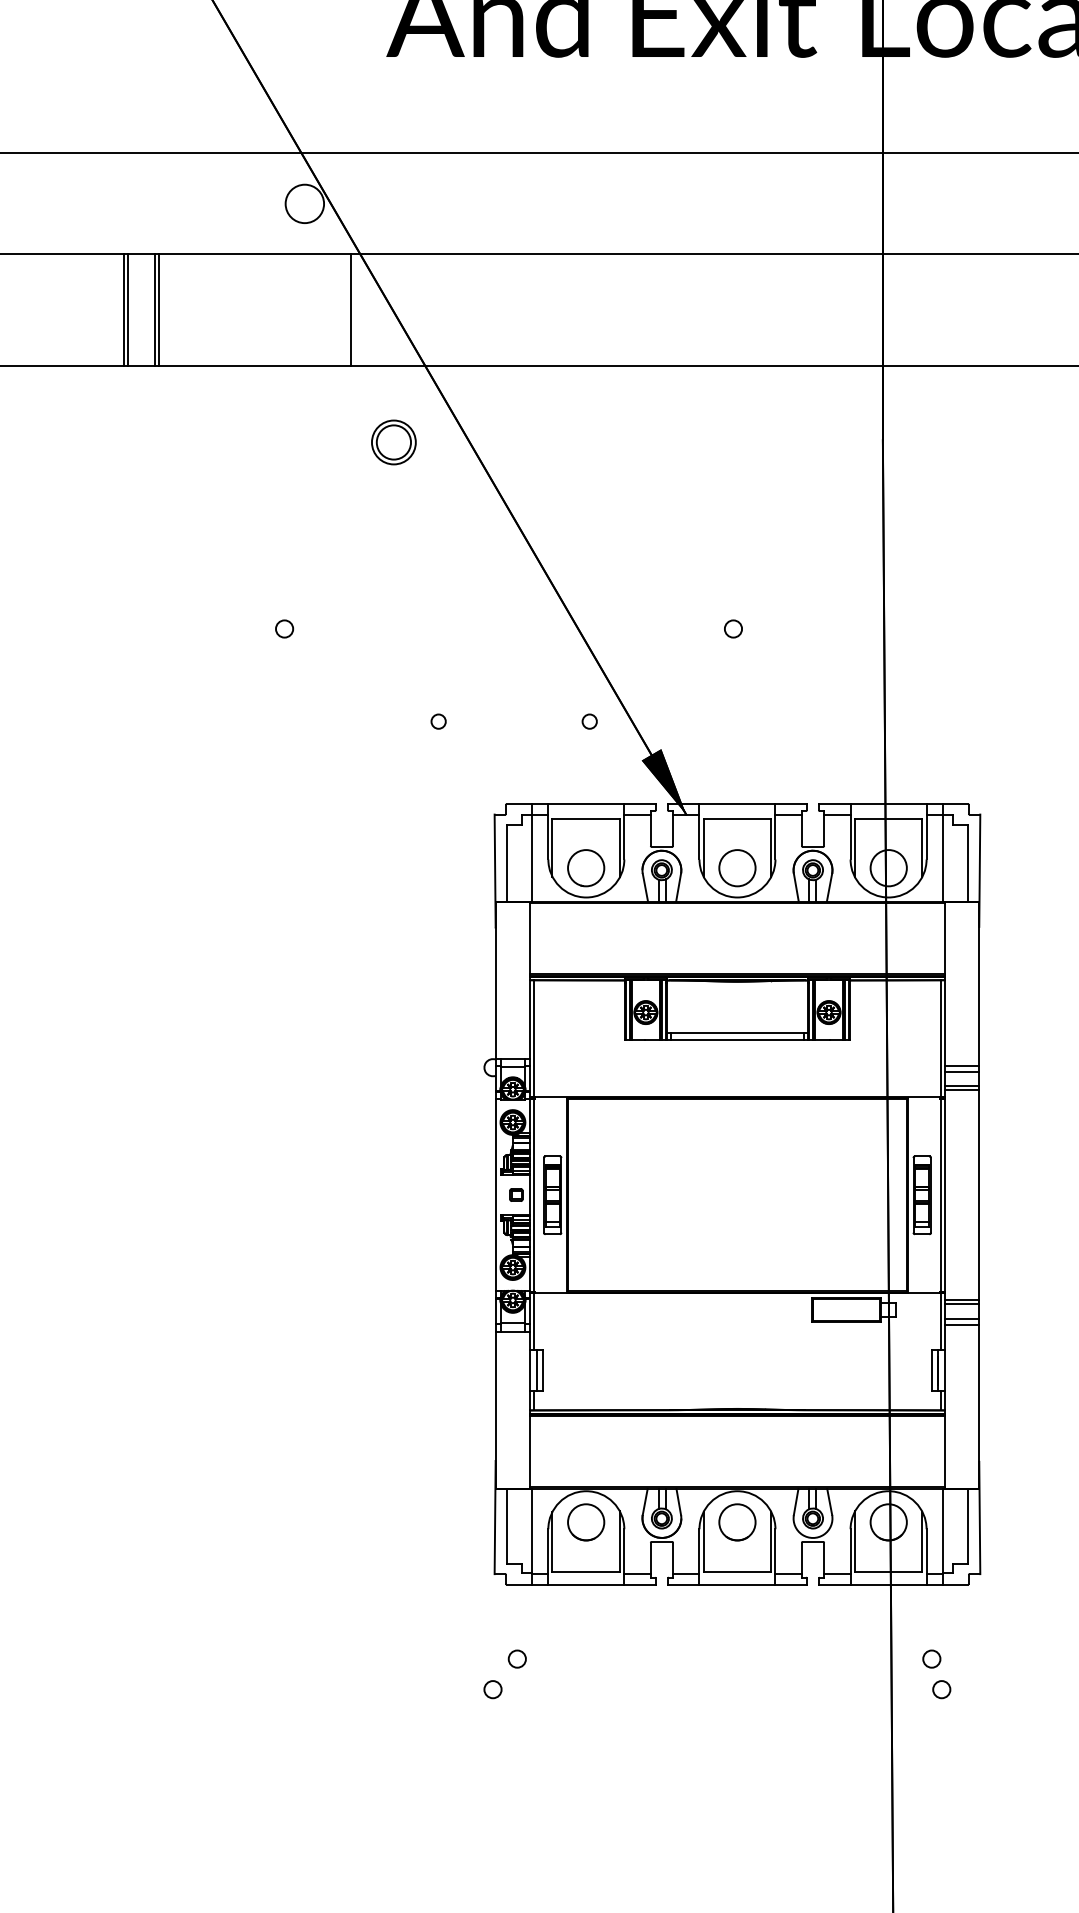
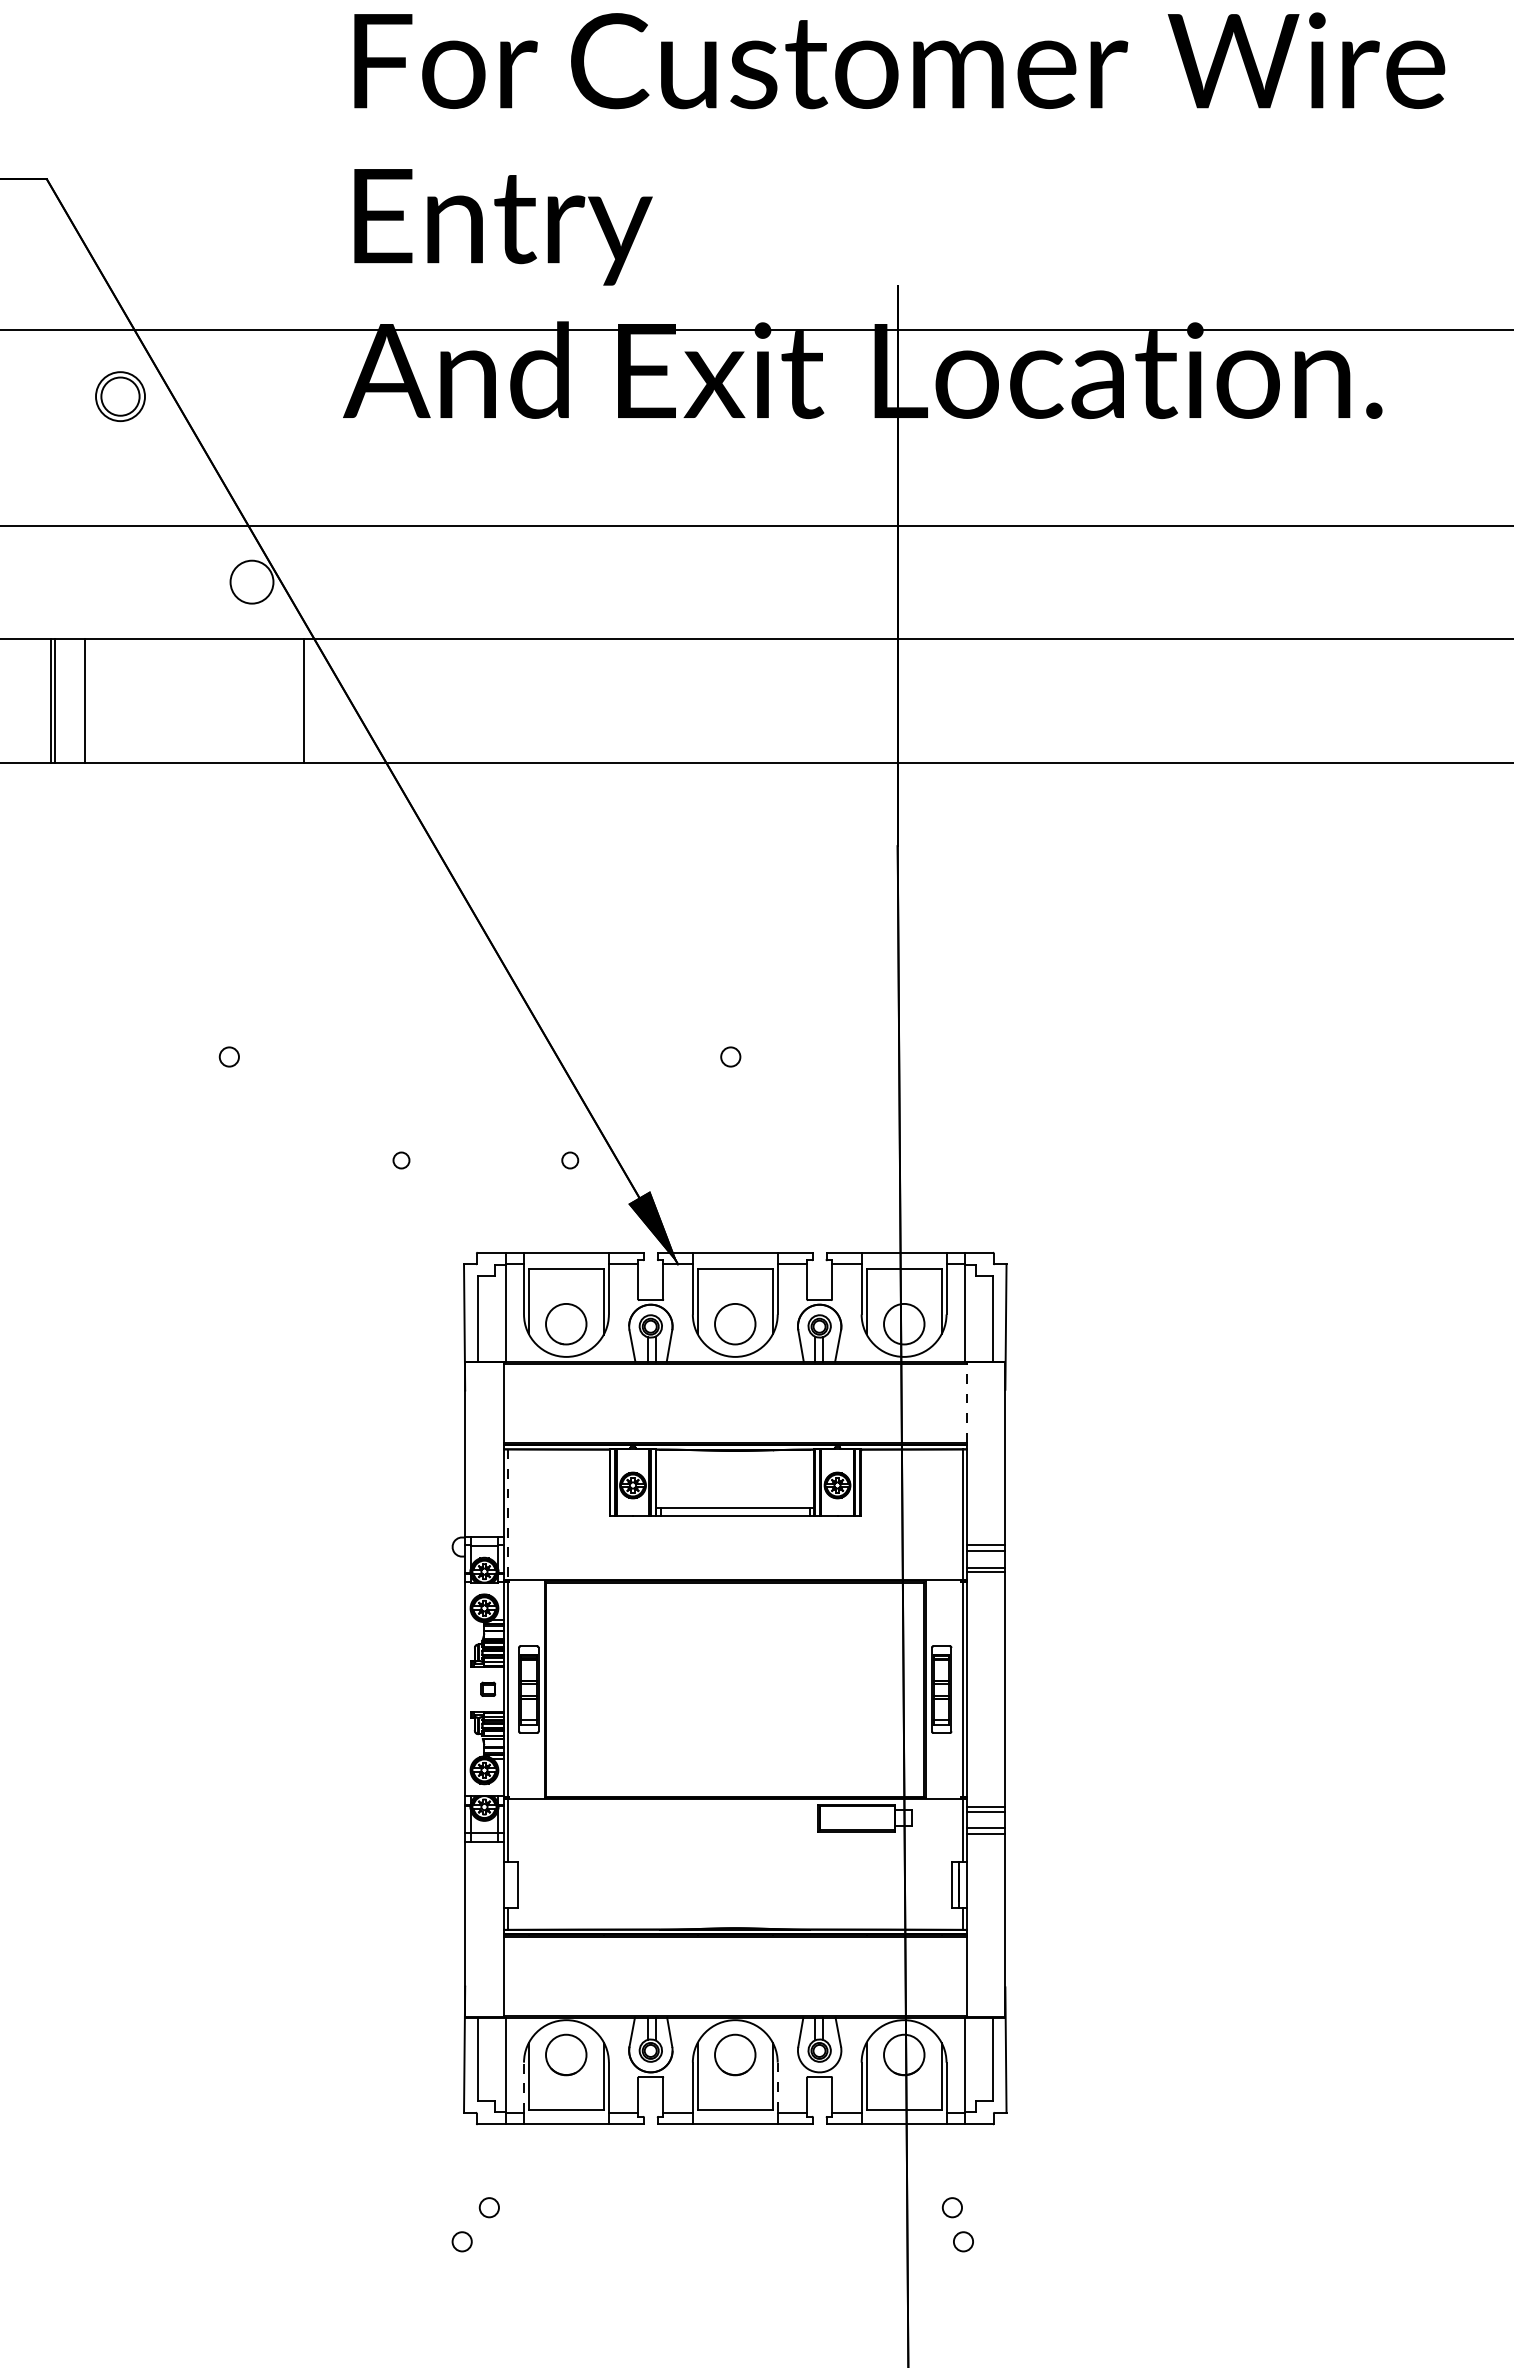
line: (158, 309) -> (88, 700), removed
part: (393, 442) -> (120, 396), moved
line: (944, 939) -> (966, 1403), solid -> dashed
line: (534, 1039) -> (508, 1515), solid -> dashed
line: (536, 1369) -> (510, 1884), removed
line: (548, 1551) -> (524, 2087), solid -> dashed
line: (775, 1552) -> (777, 2088), solid -> dashed

